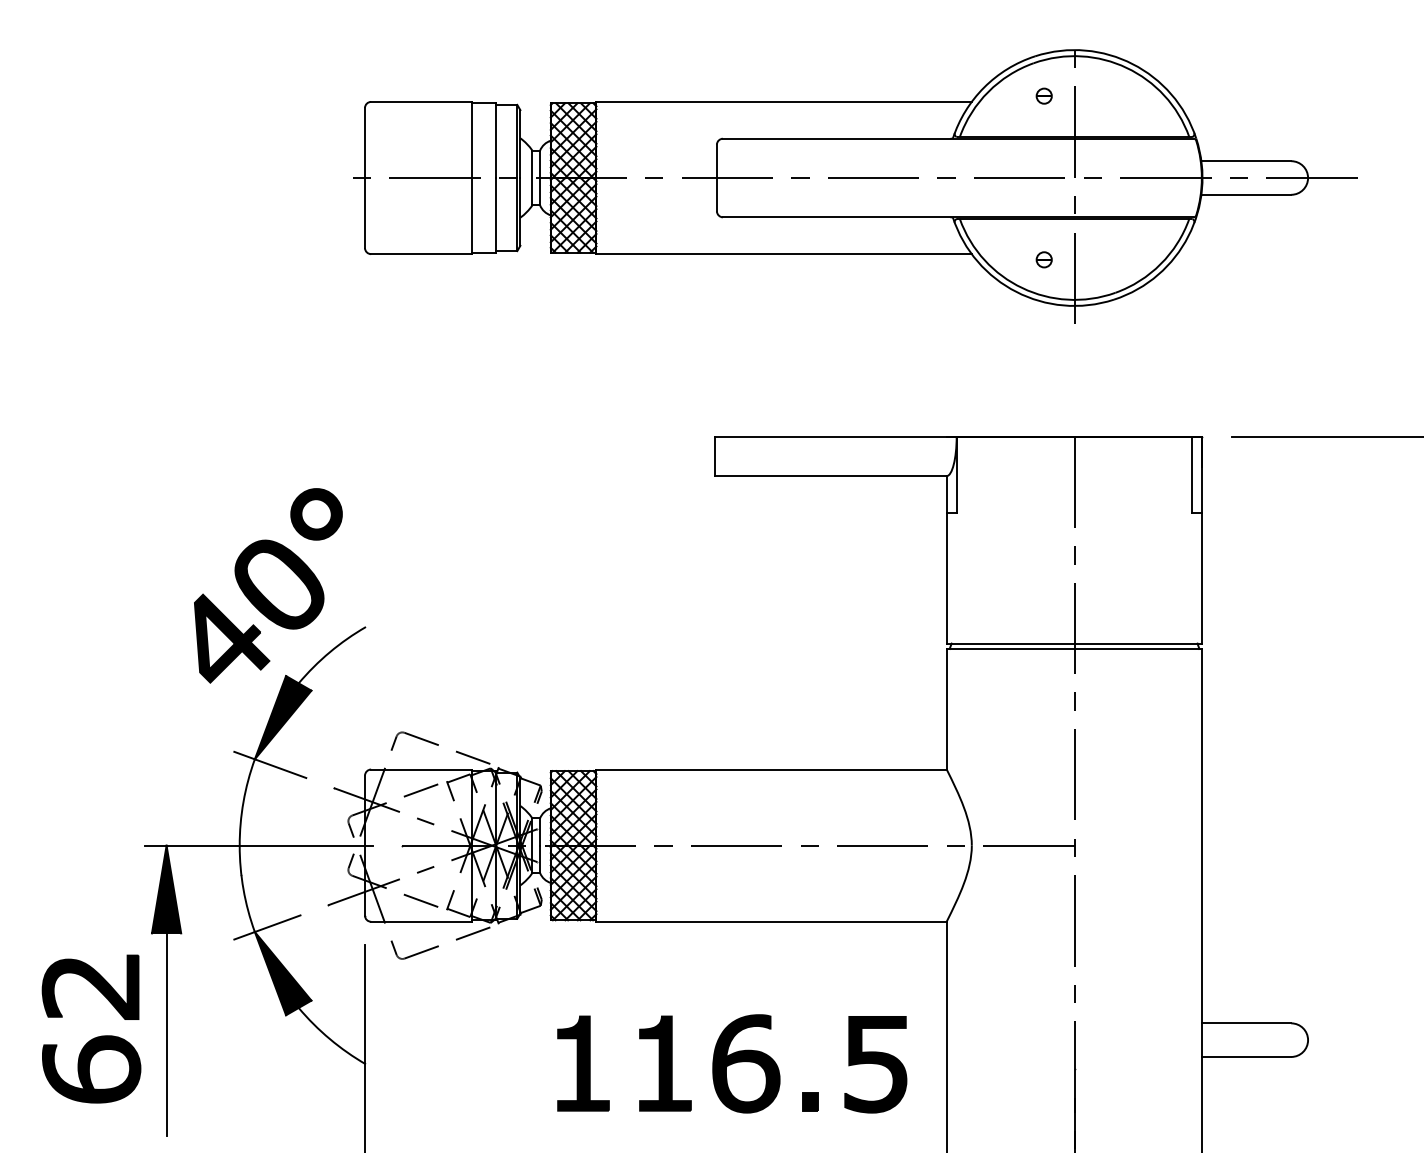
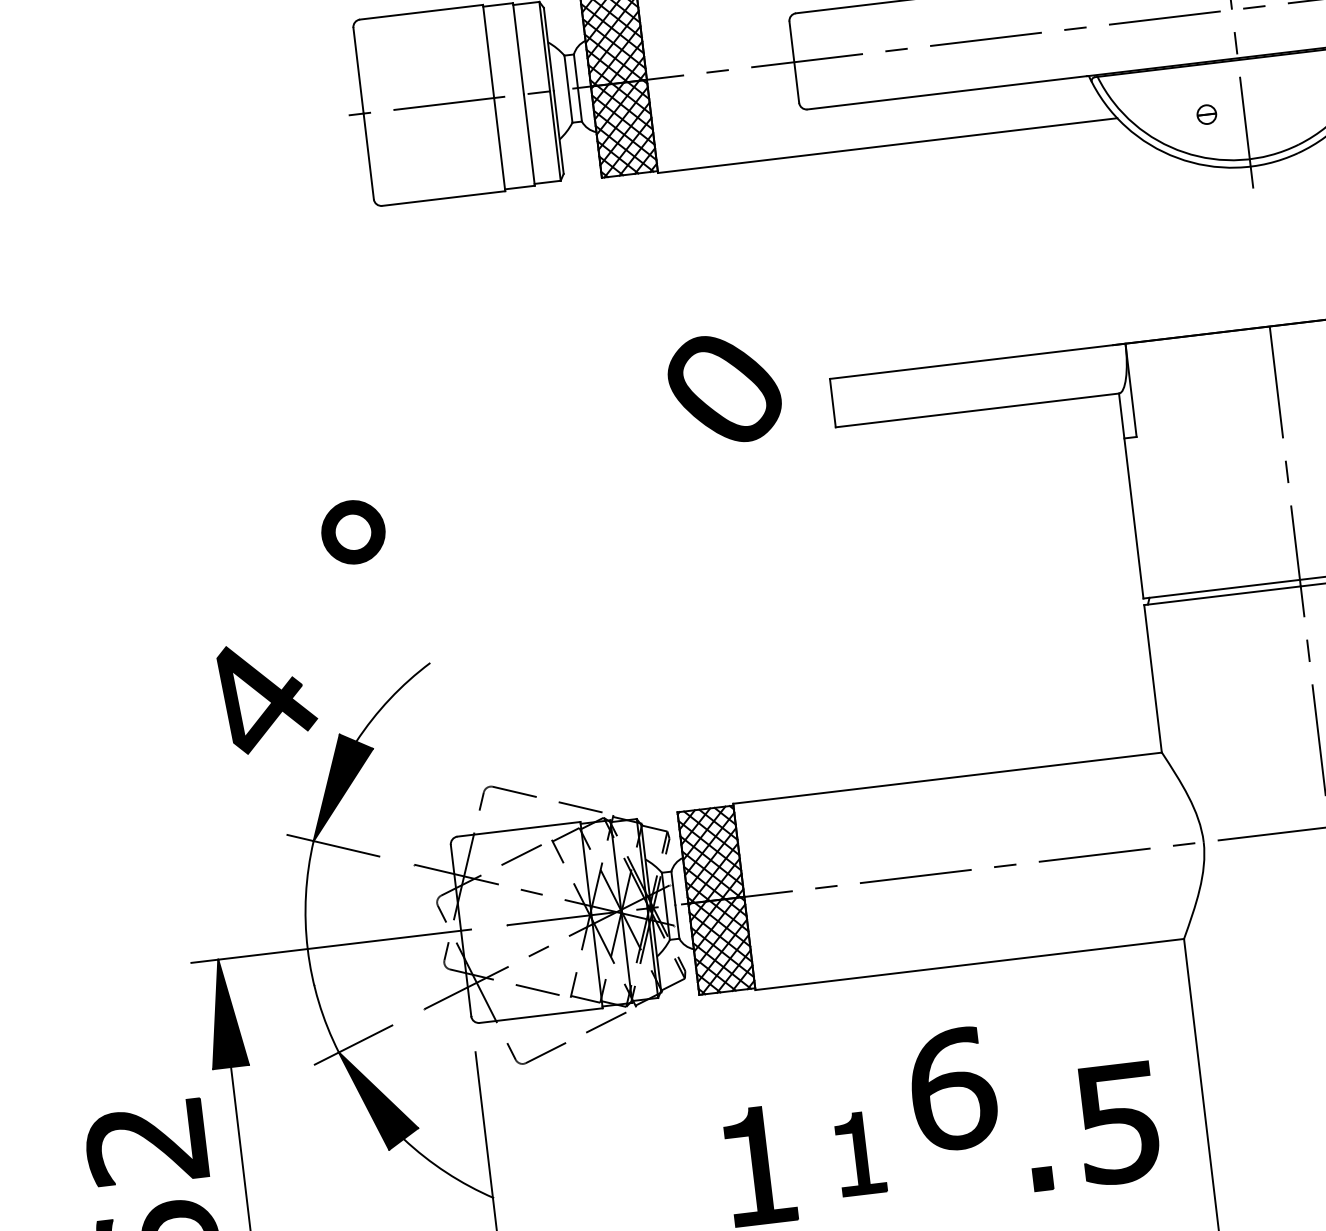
part: (279, 584) -> (724, 388), moved
part: (665, 1063) -> (860, 1153), size x0.7
part: (746, 1063) -> (953, 1088), moved

